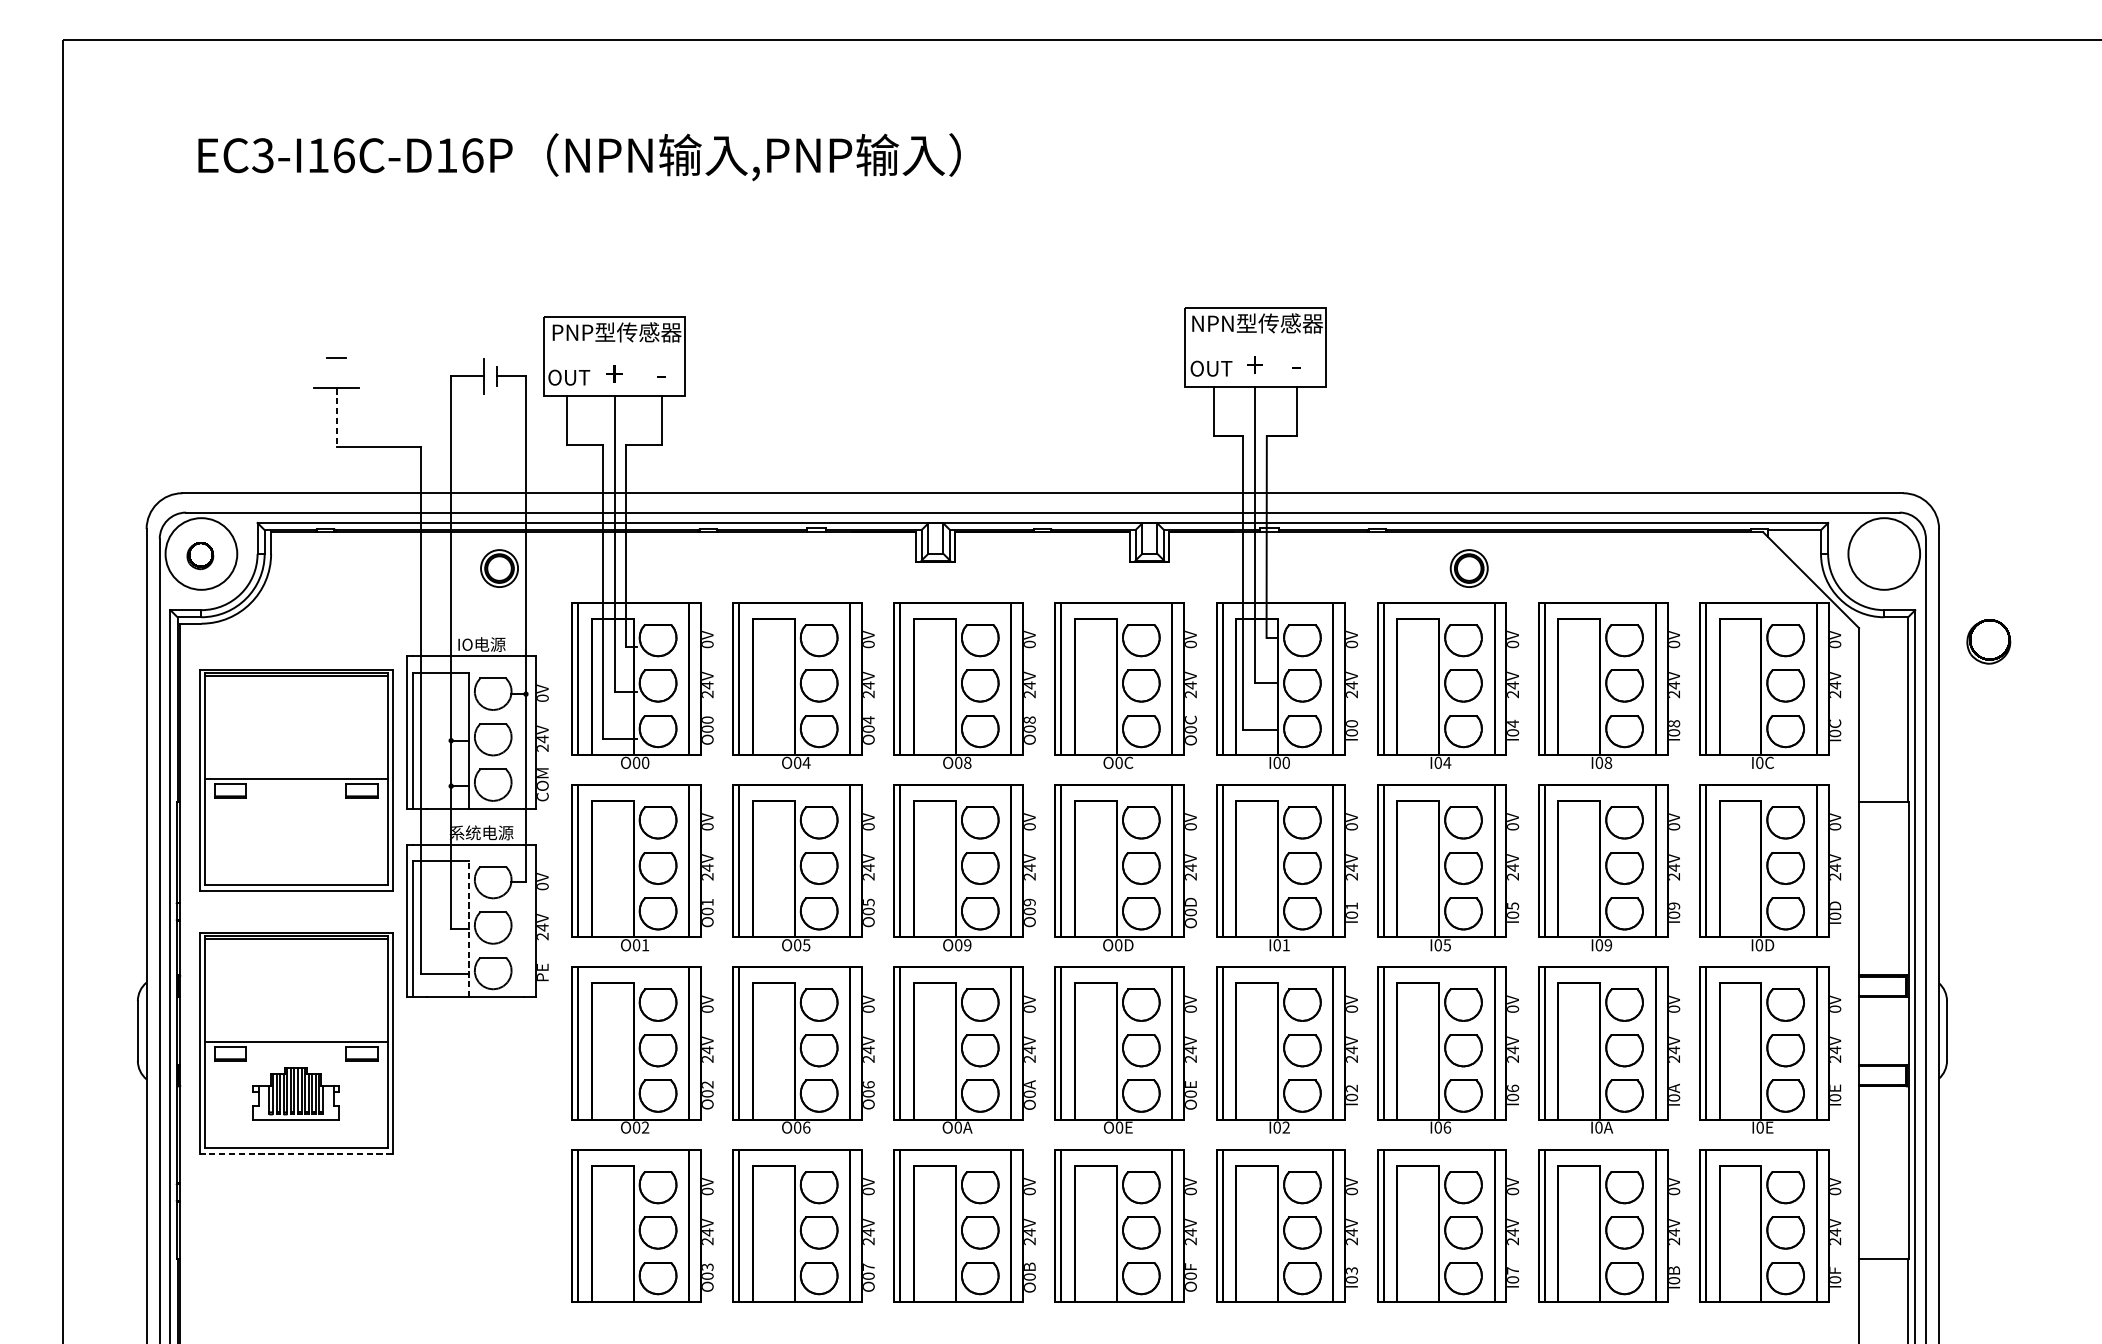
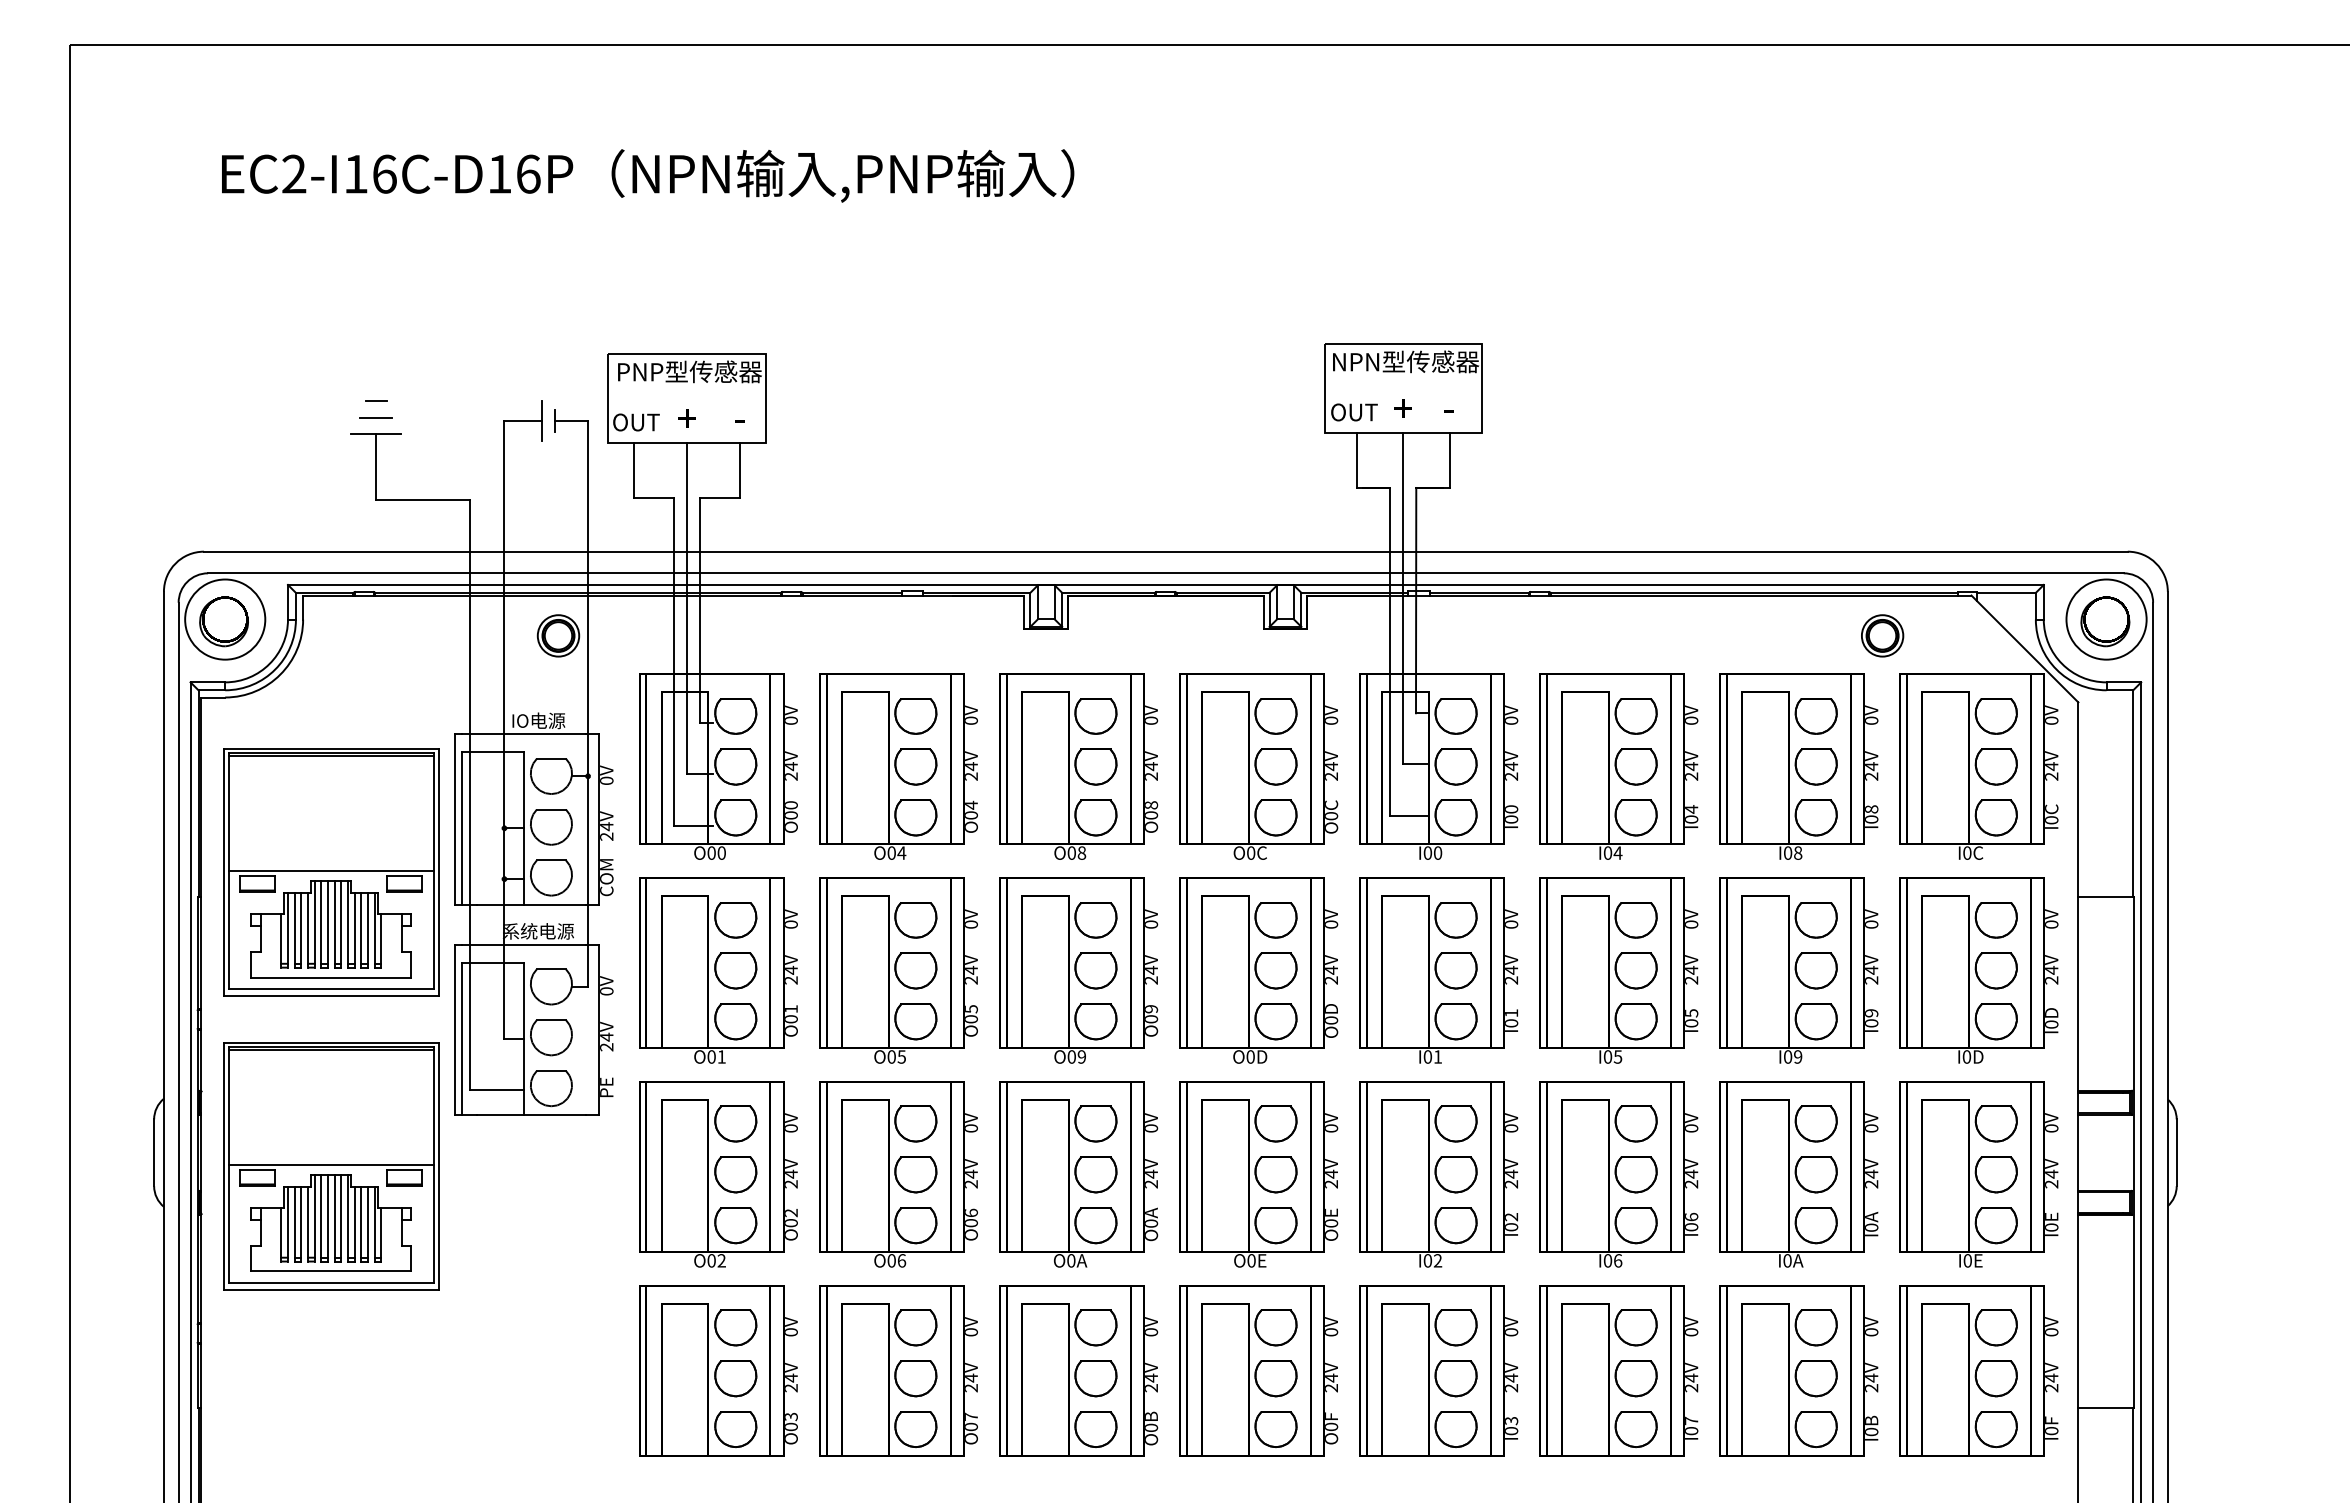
text: (262, 154) -> (293, 173), EC3-I16C-D16P -> EC2-I16C-D16P
line: (335, 373) -> (375, 417), added
line: (336, 417) -> (376, 467), dashed -> solid
part: (199, 555) -> (223, 621), size x1.67
part: (1469, 568) -> (1882, 635), moved
part: (1988, 641) -> (2105, 621), moved
part: (295, 831) -> (330, 929), added
line: (469, 928) -> (524, 1038), dashed -> solid
part: (295, 1093) -> (330, 1222), size x1.67
line: (296, 1154) -> (331, 1290), dashed -> solid

